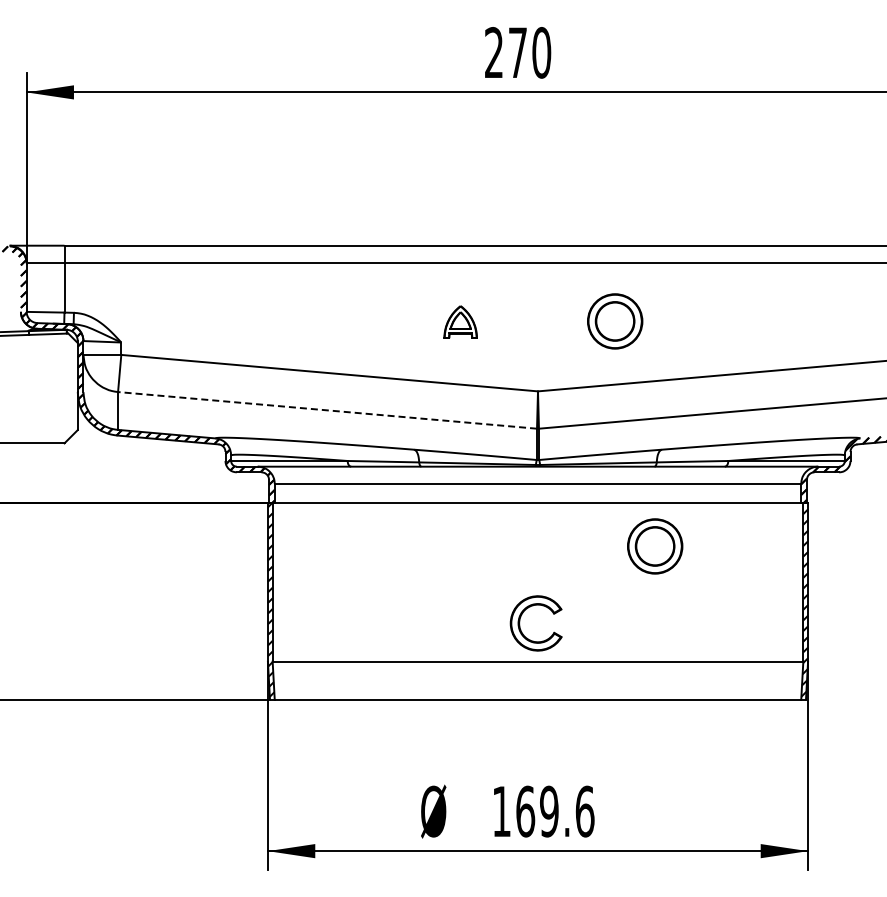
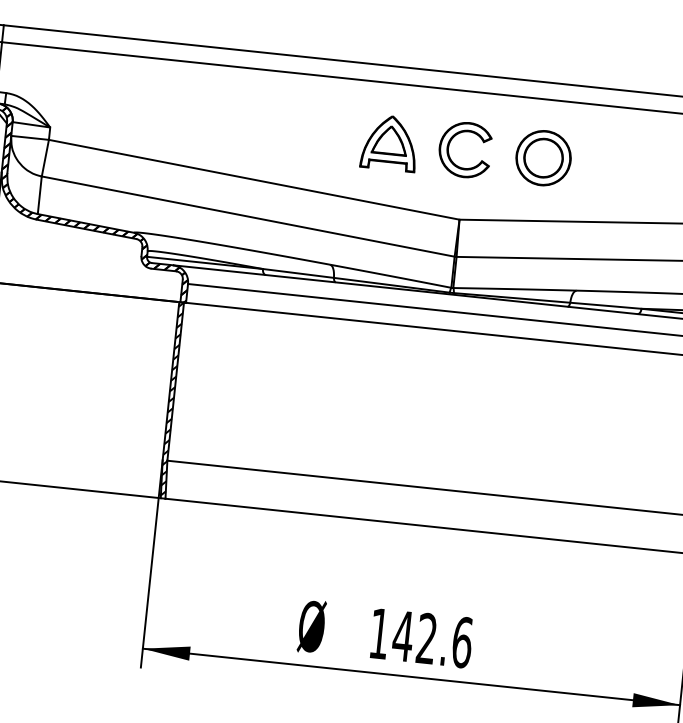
part: (460, 321) -> (389, 142), size x1.67
line: (327, 410) -> (248, 216), dashed -> solid
part: (655, 546) -> (560, 386), removed
part: (520, 622) -> (449, 147), moved
text: (536, 811) -> (414, 637), 169.6 -> 142.6

